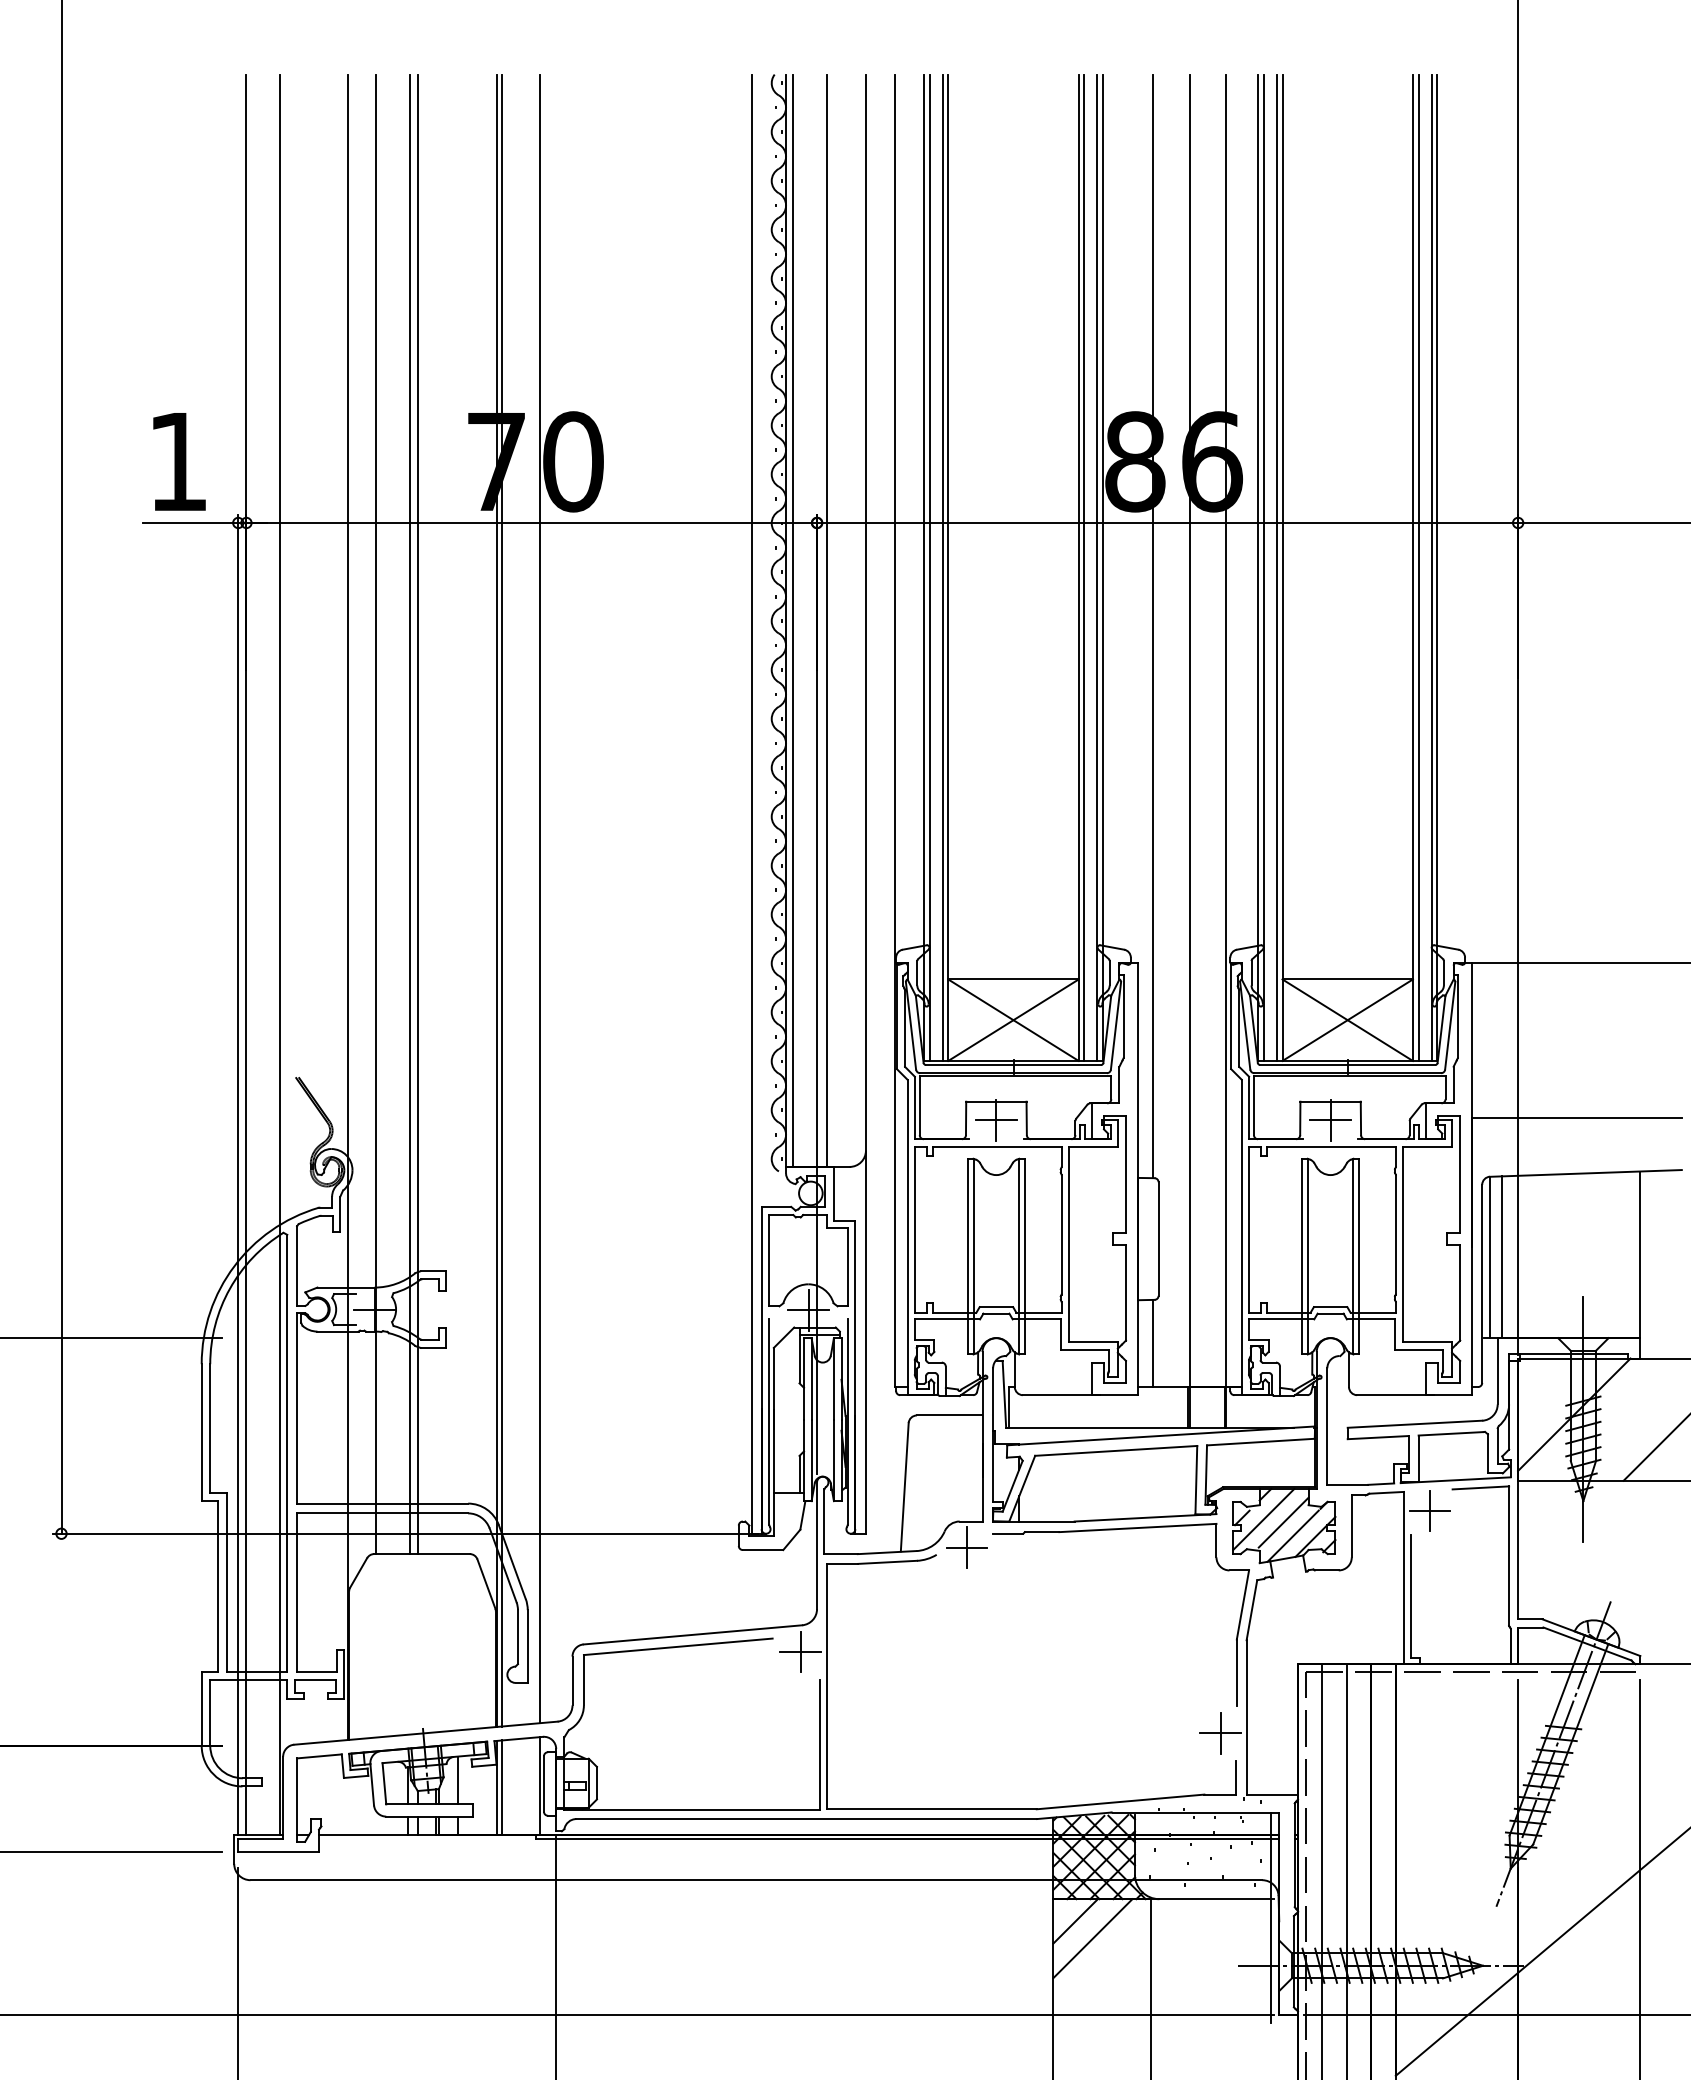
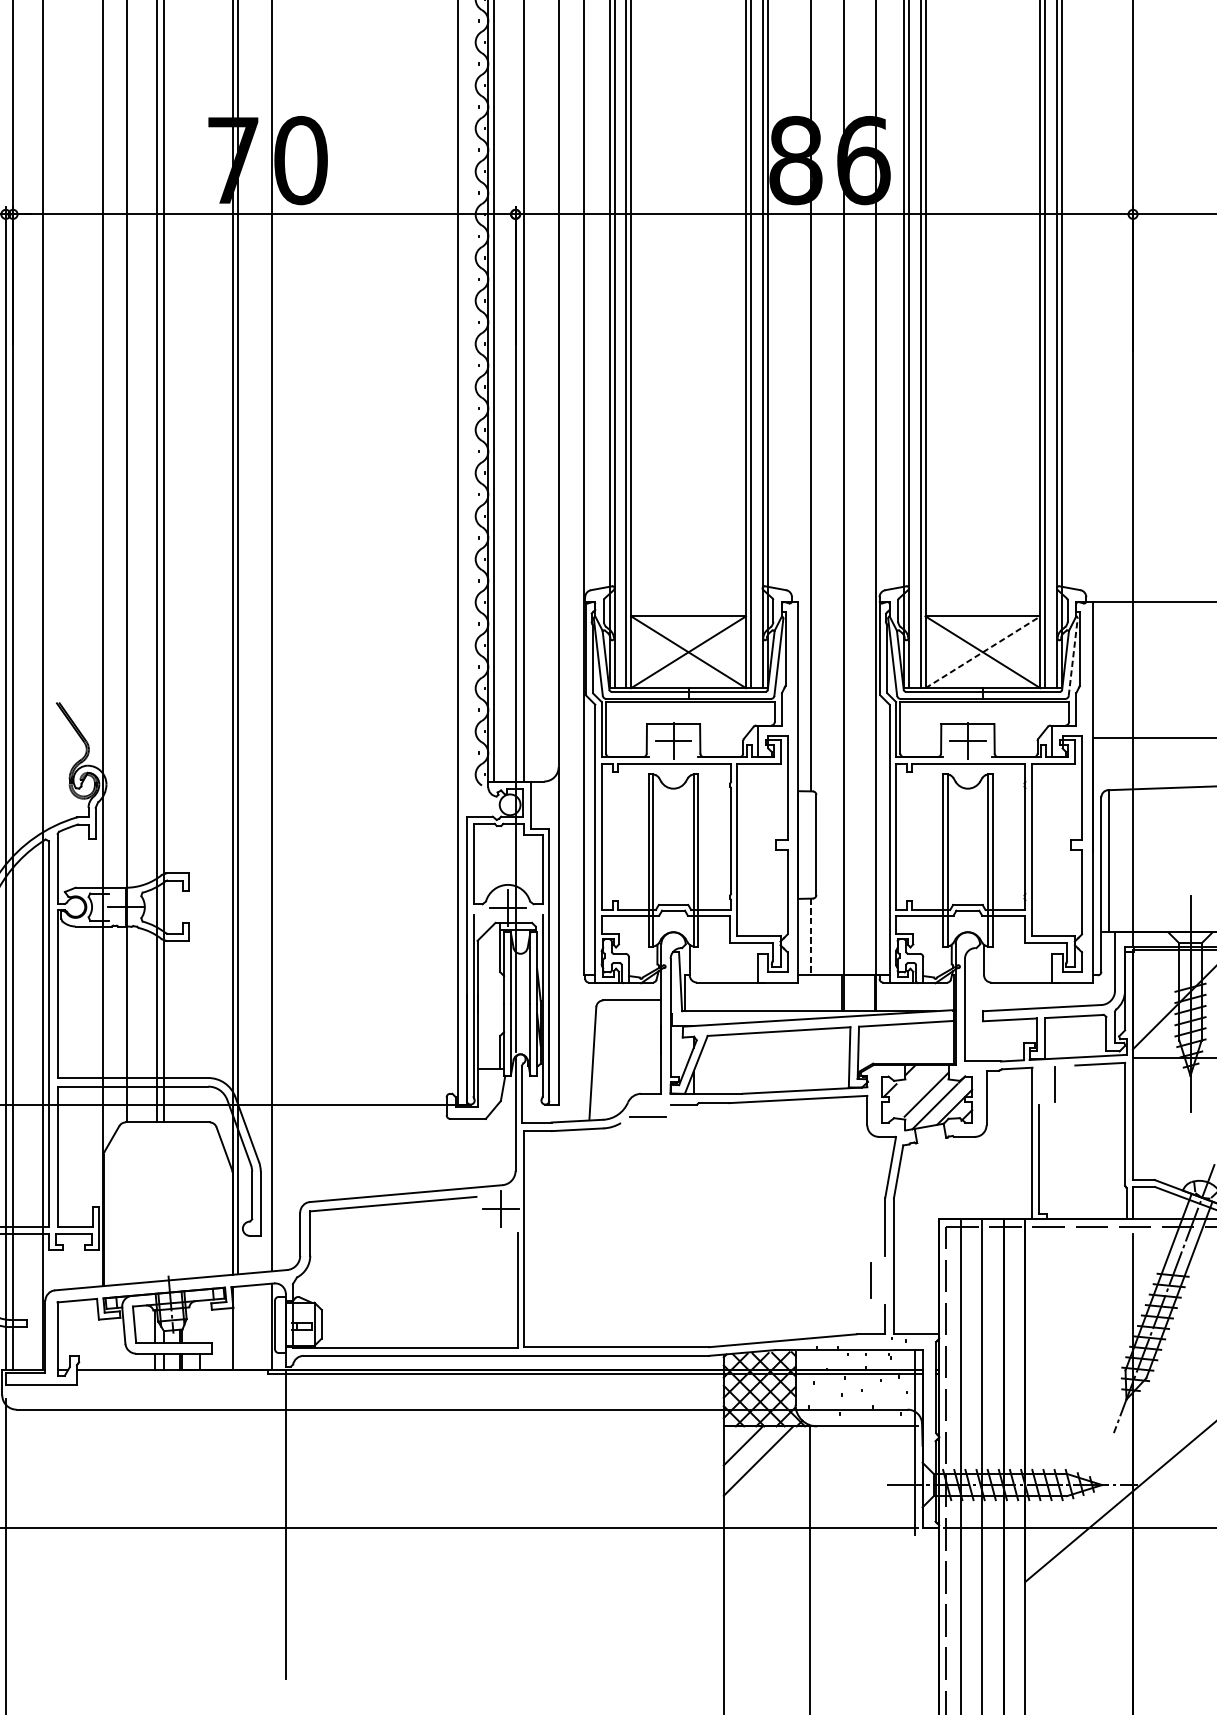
line: (1347, 1020) -> (982, 652), solid -> dashed
line: (1450, 1025) -> (1073, 656), solid -> dashed
line: (1501, 1257) -> (1118, 861), removed
line: (1152, 1343) -> (811, 937), solid -> dashed
line: (1429, 1510) -> (1054, 1084), removed
line: (1263, 1518) -> (908, 1091), removed
line: (967, 1547) -> (648, 1116), removed
line: (1220, 1733) -> (870, 1280), removed
line: (458, 1780) -> (199, 1321), removed
line: (501, 1787) -> (237, 1328), removed

